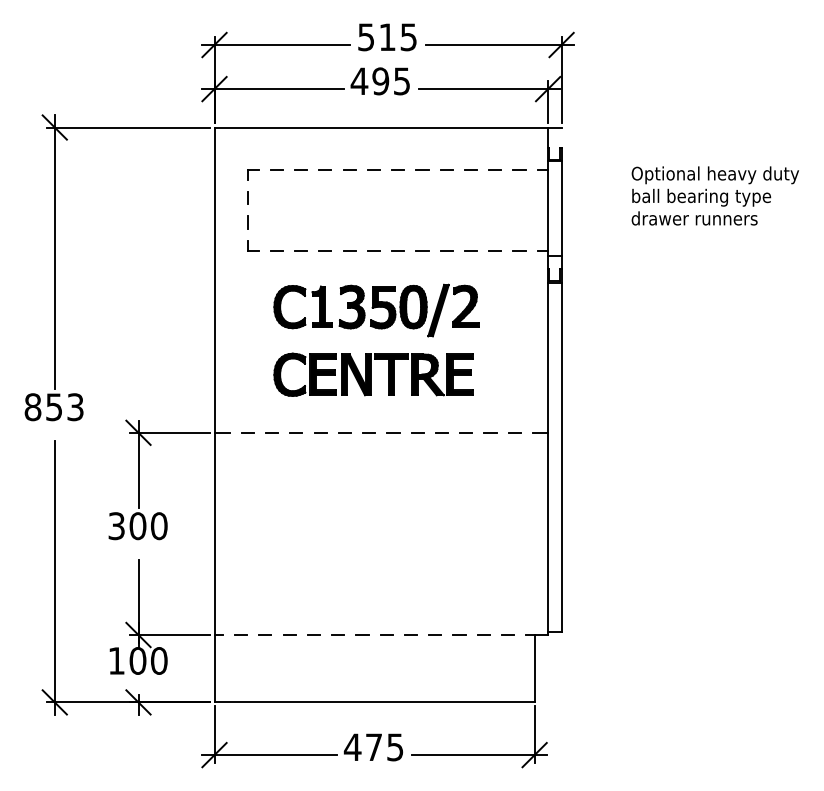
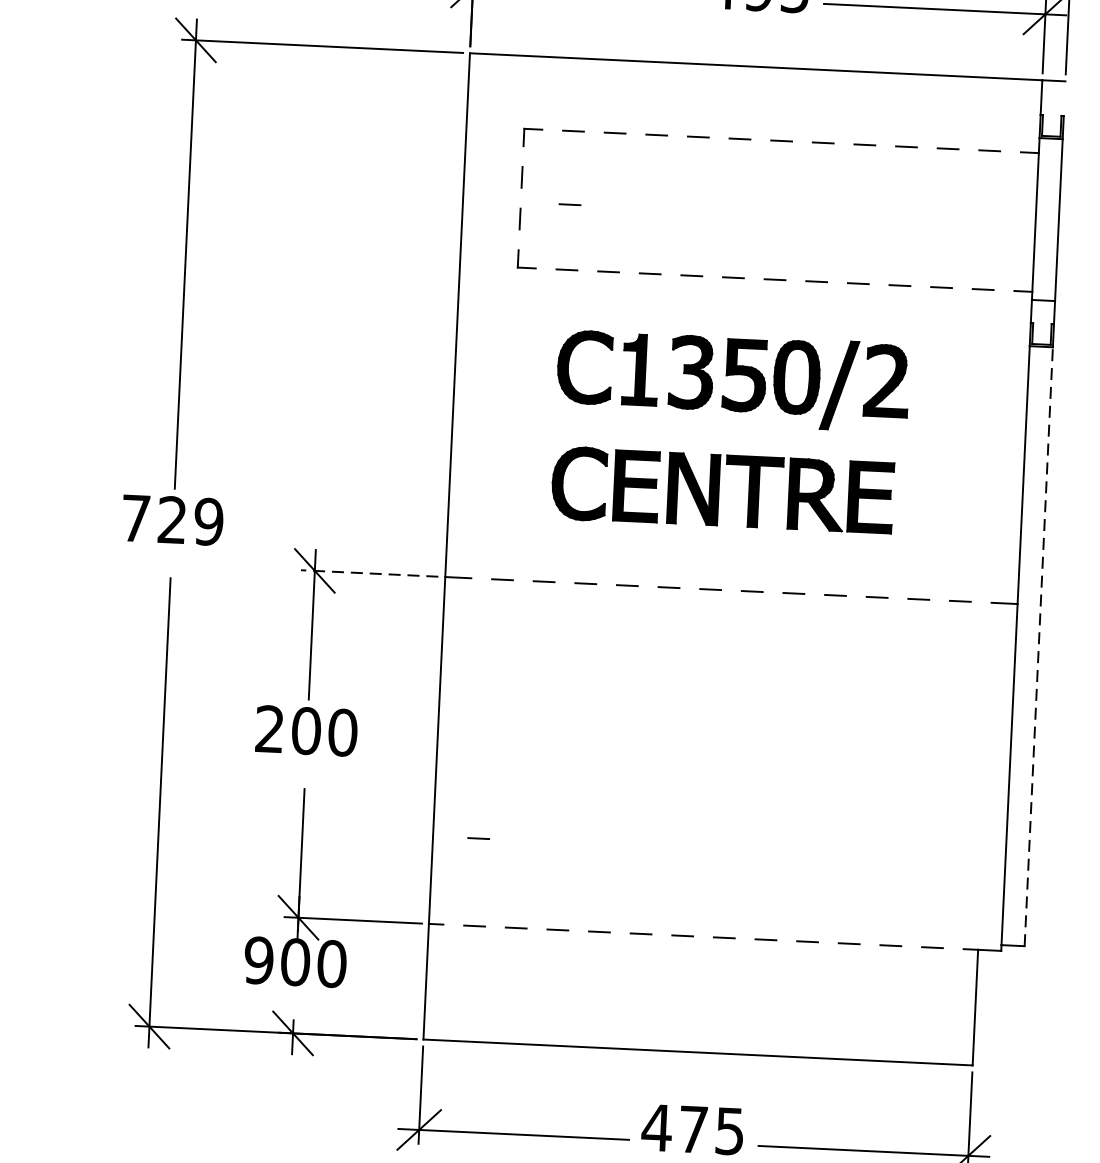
line: (276, 212) -> (569, 204), added
text: (53, 407) -> (171, 520), 853 -> 729
line: (169, 432) -> (368, 572), solid -> dashed
line: (561, 457) -> (1038, 647), solid -> dashed
text: (116, 526) -> (269, 729), 300 -> 200
line: (240, 583) -> (477, 837), added
text: (116, 660) -> (258, 959), 100 -> 900

